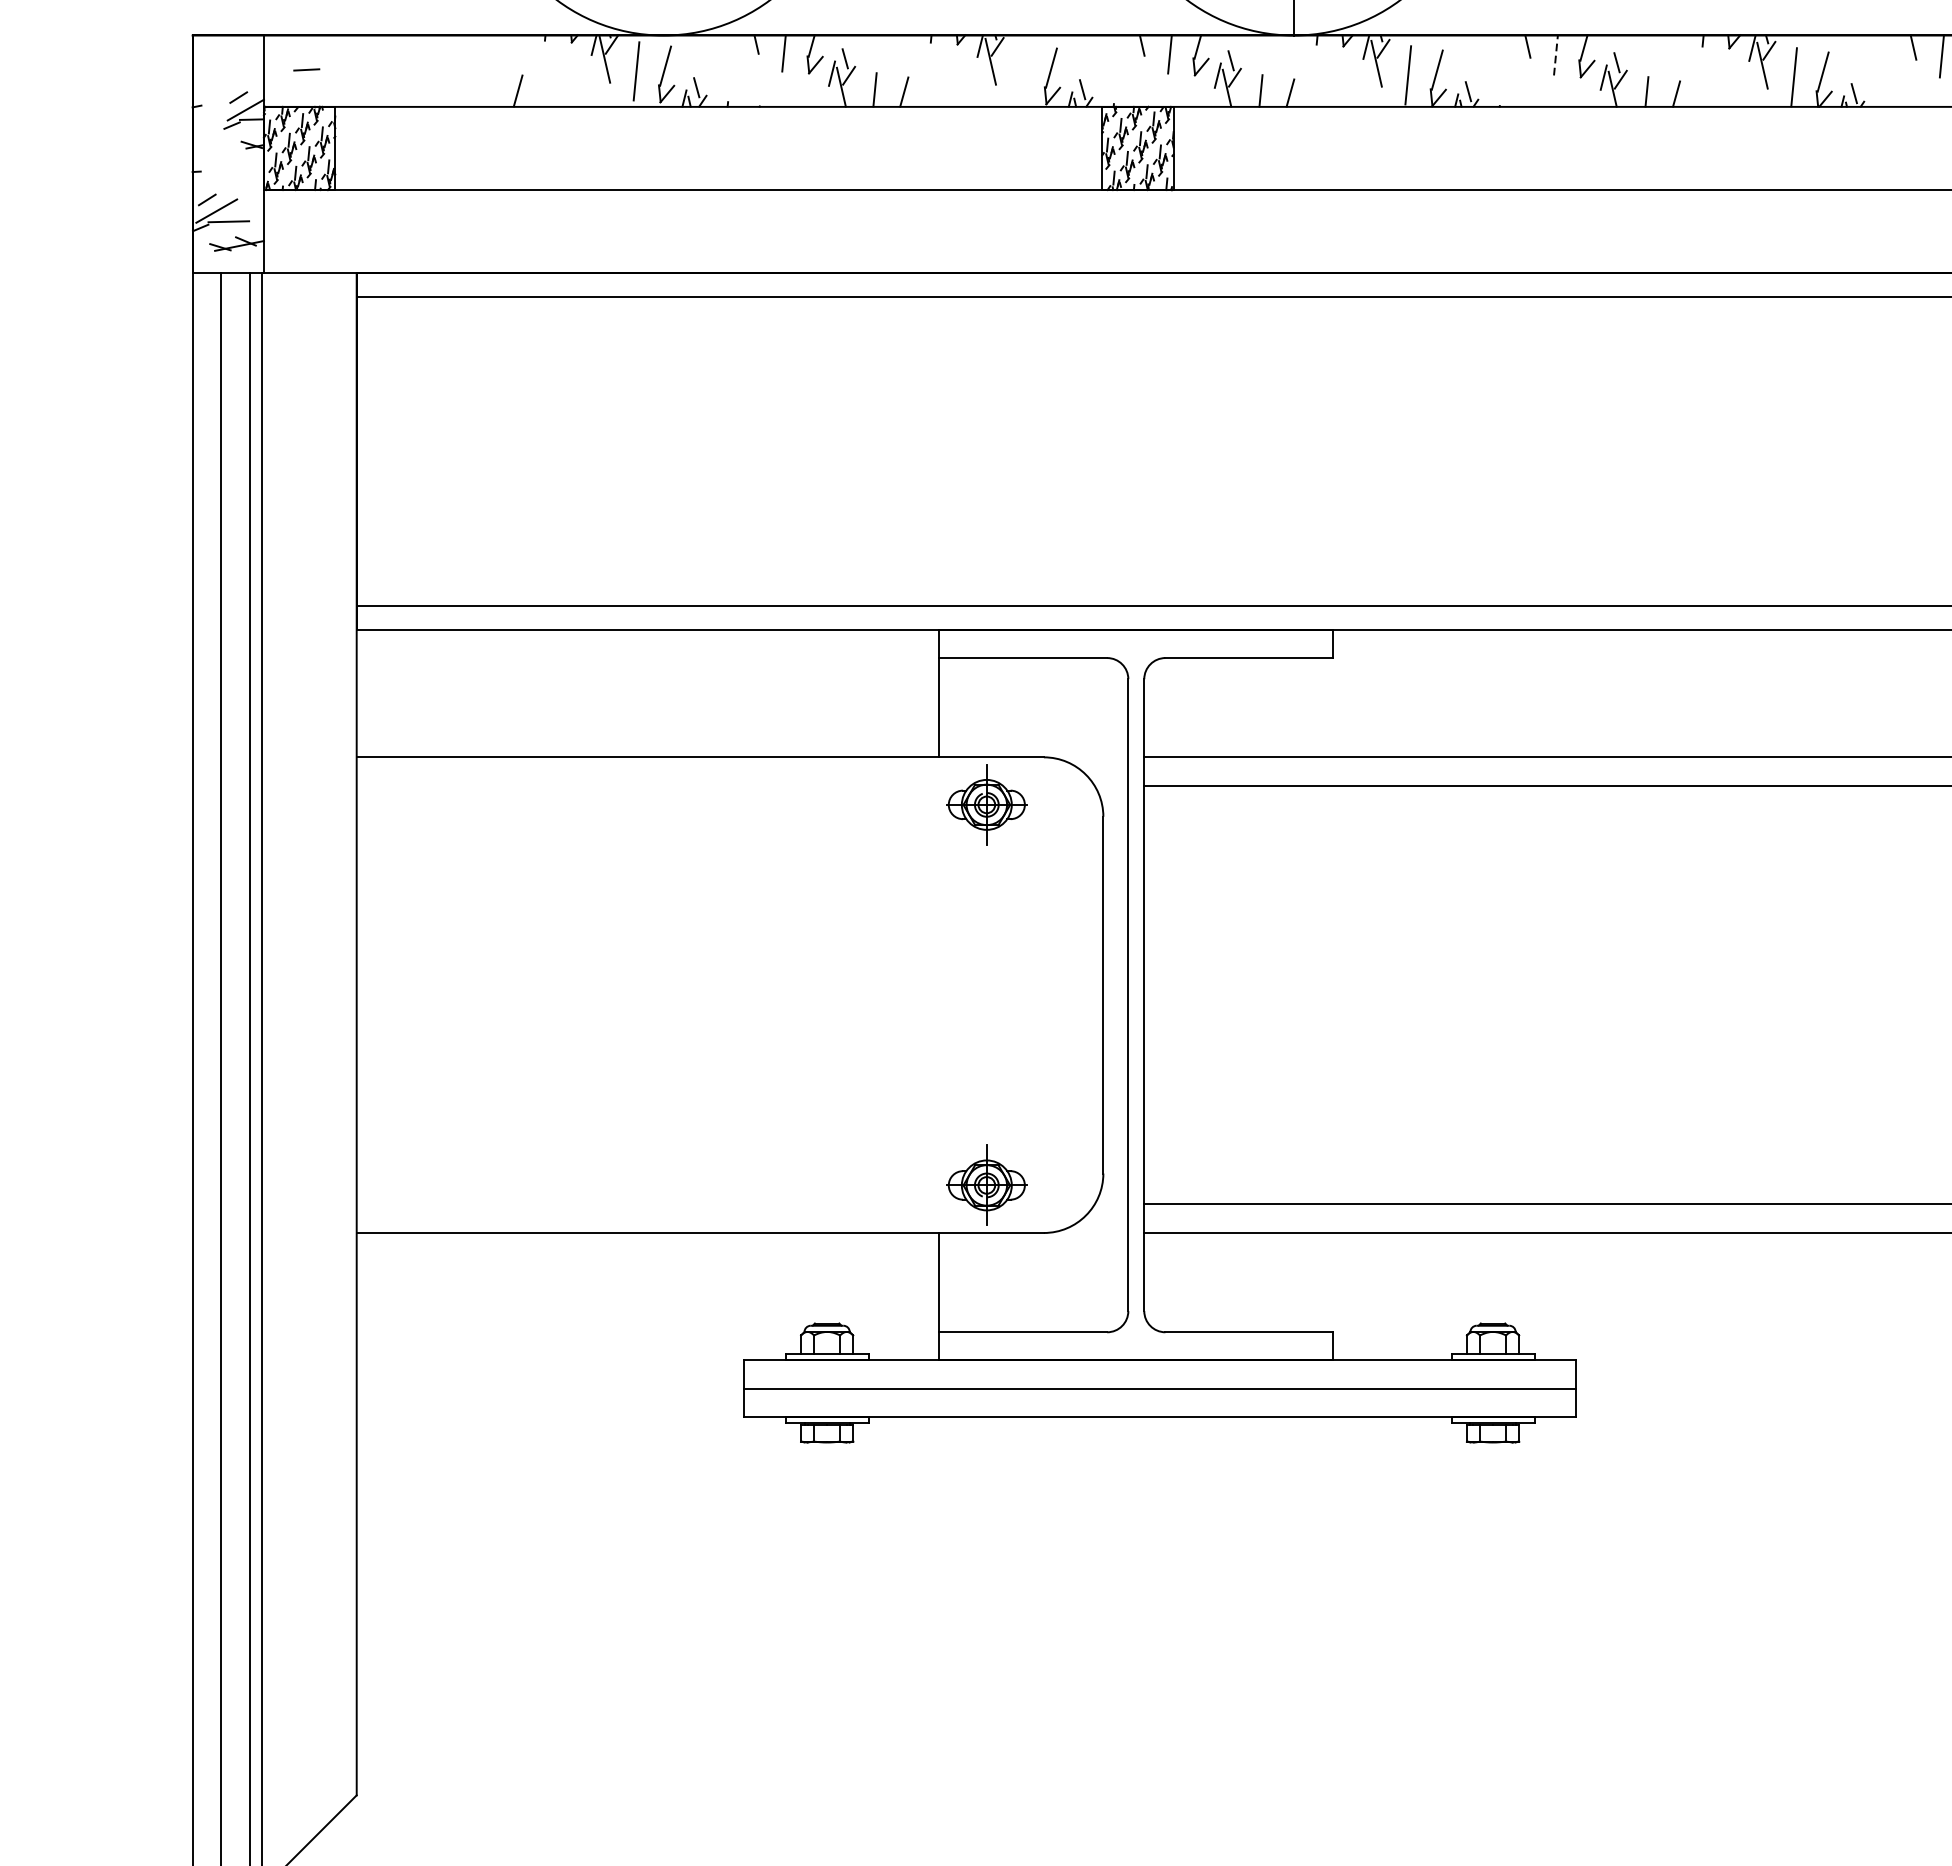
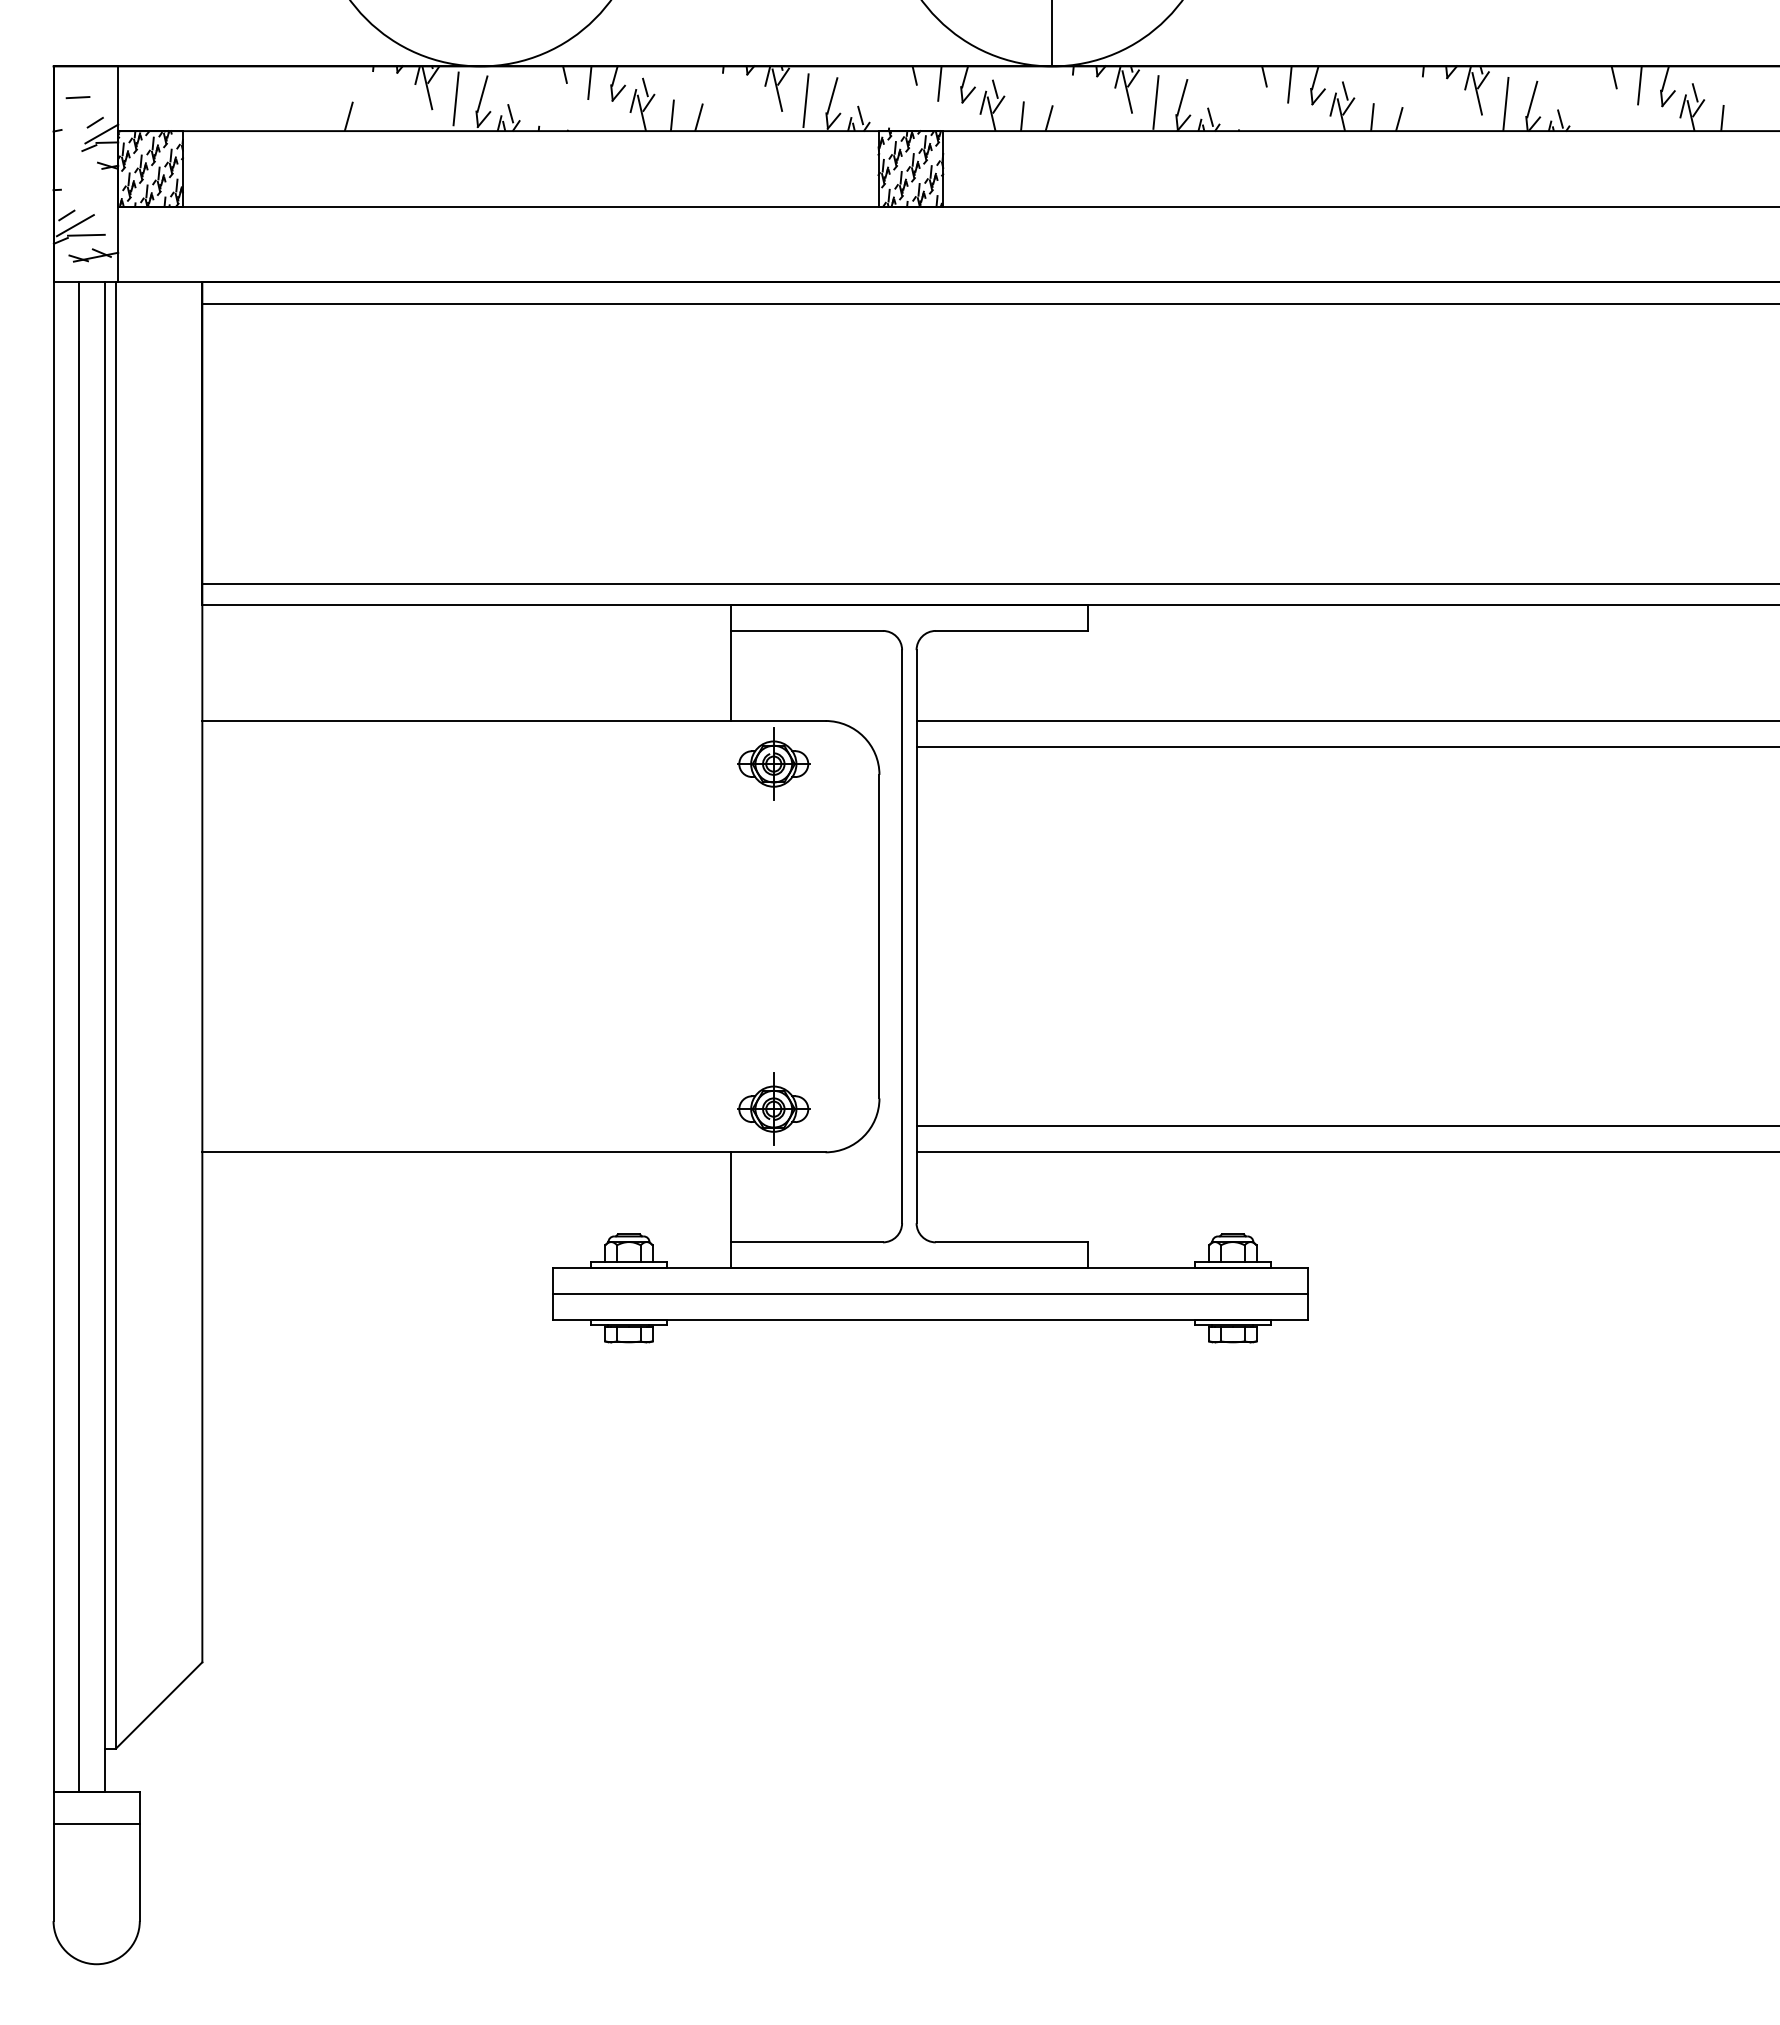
line: (1555, 54) -> (1289, 83), dashed -> solid
line: (306, 69) -> (77, 97), moved
line: (1021, 73) -> (805, 100), added

